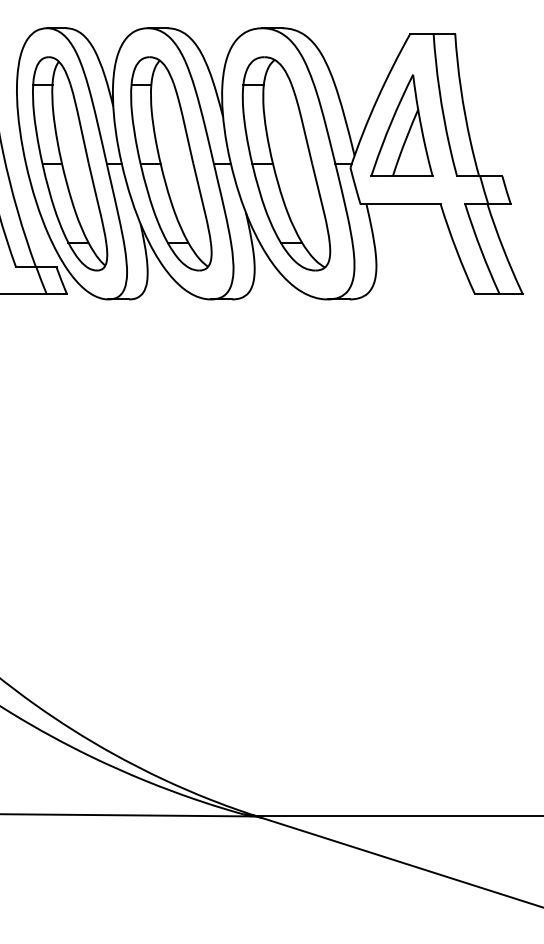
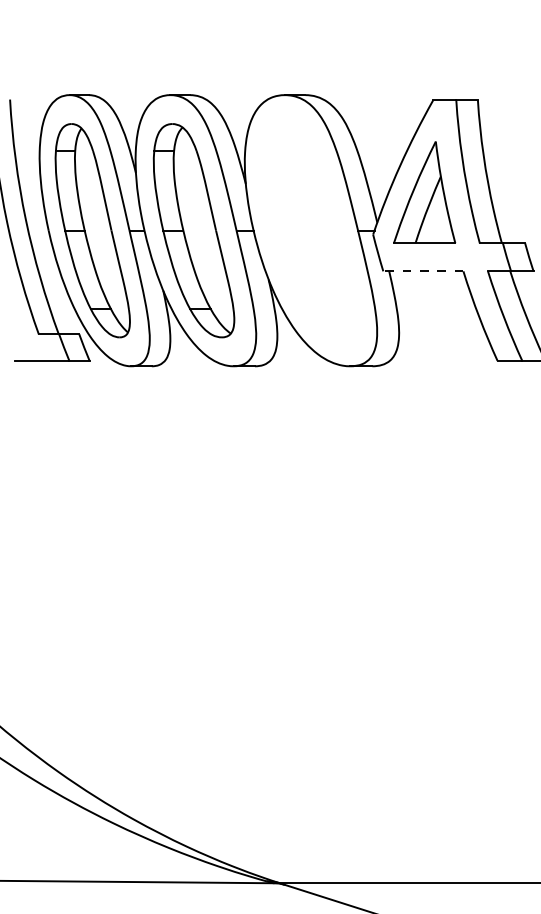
part: (286, 163) -> (309, 230), removed
line: (400, 204) -> (423, 271), solid -> dashed

